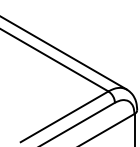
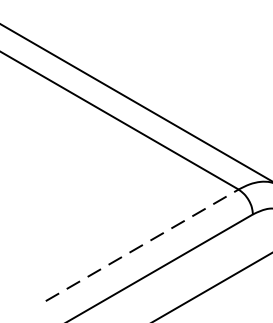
line: (64, 116) -> (142, 244), solid -> dashed

